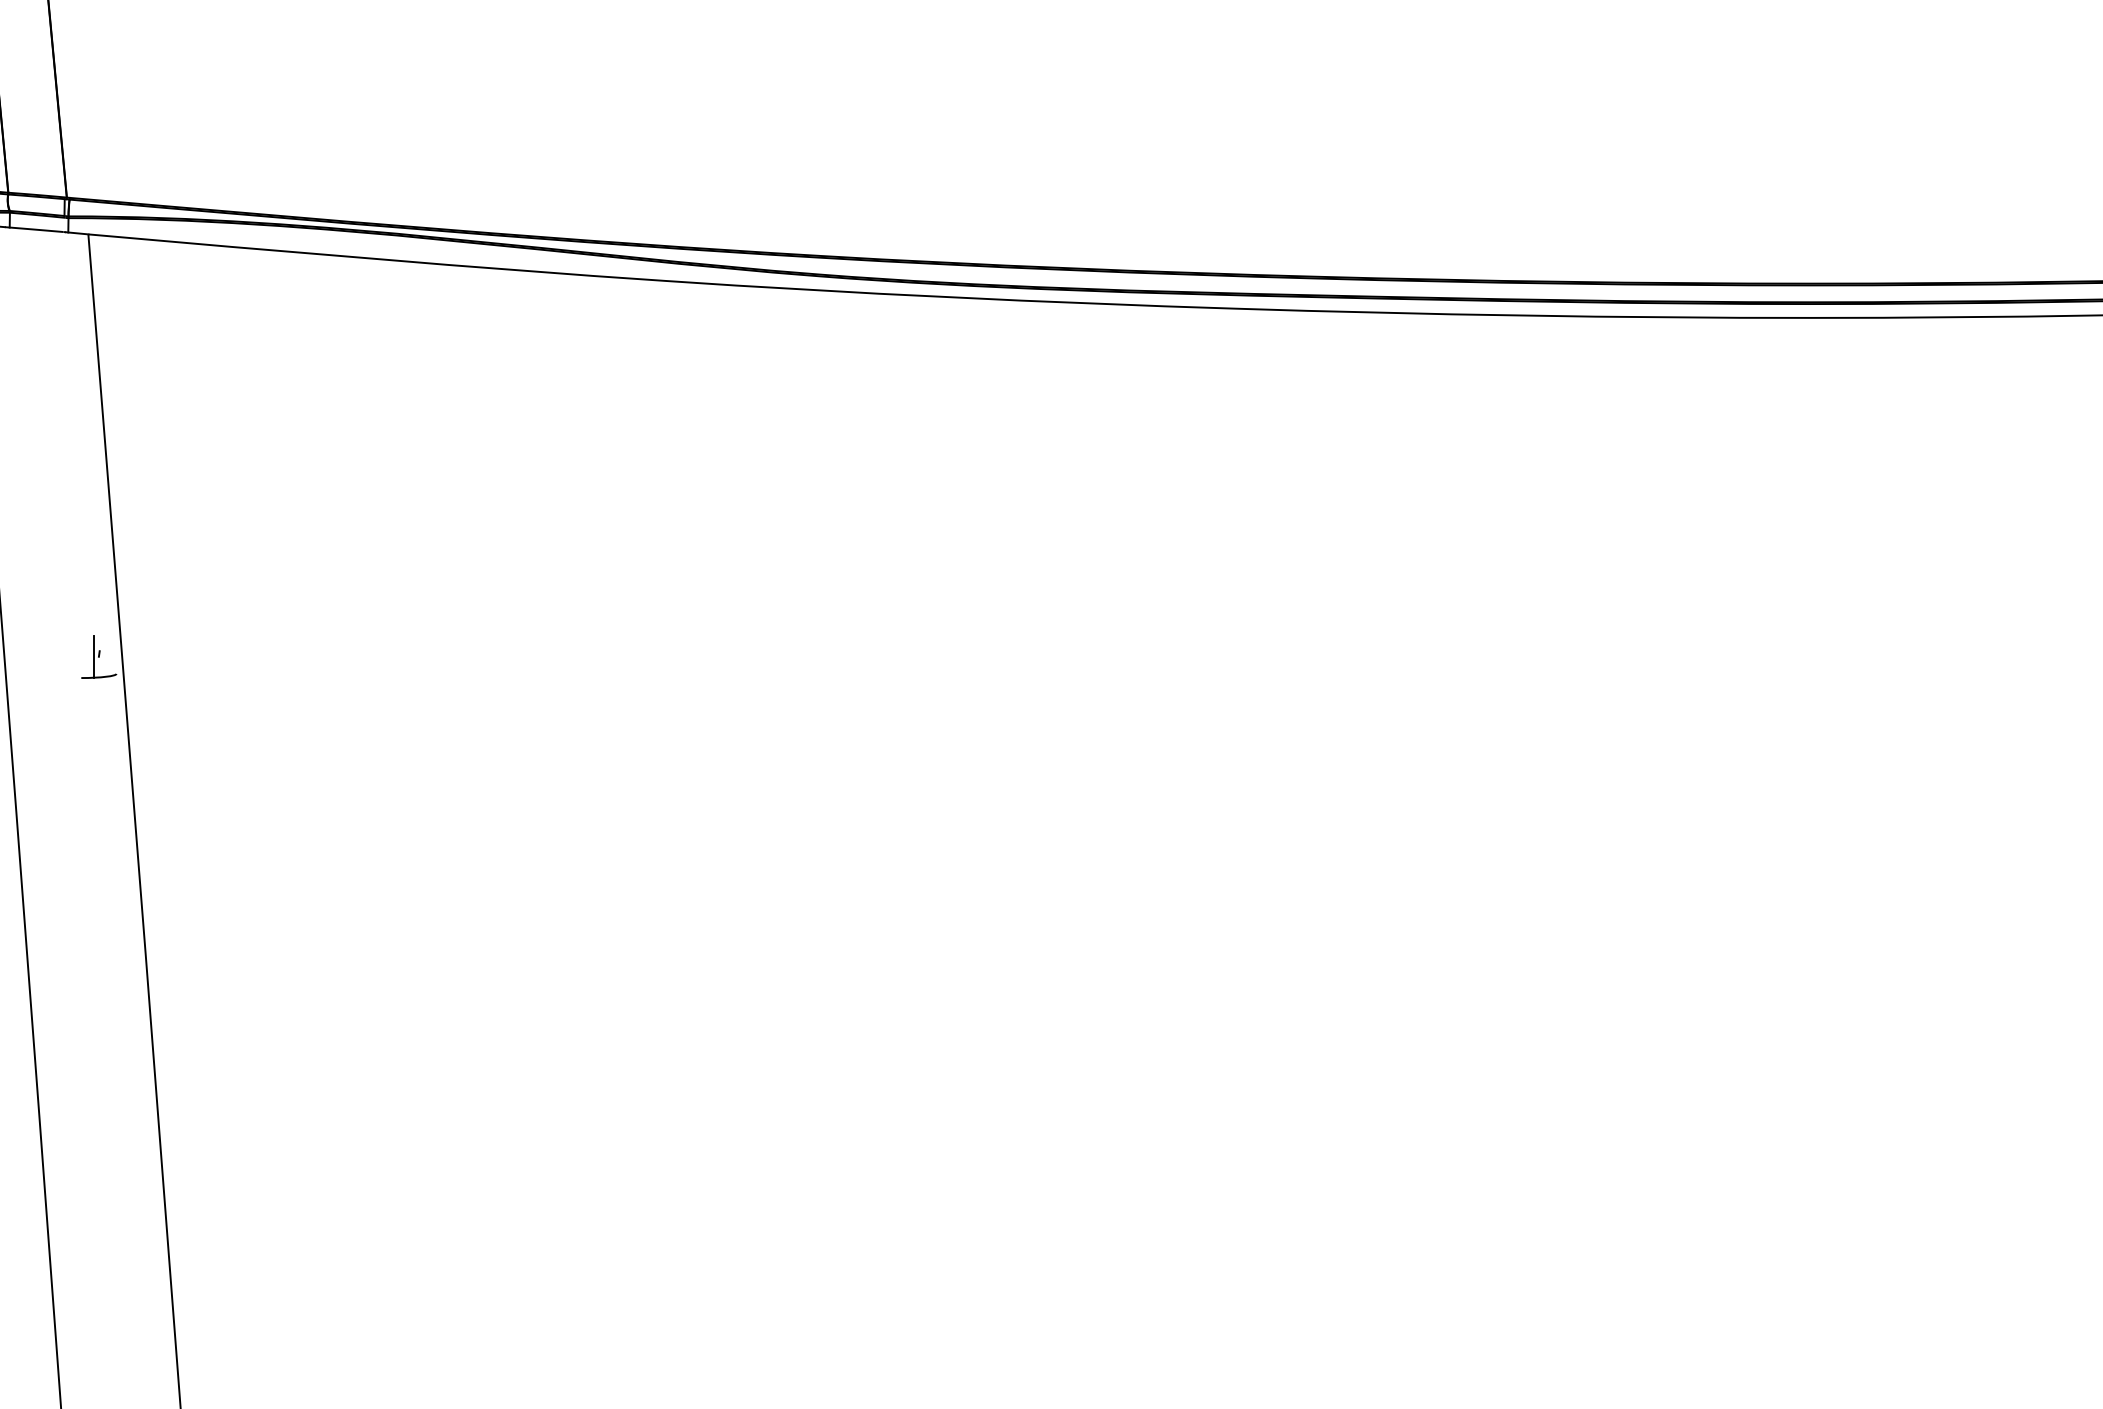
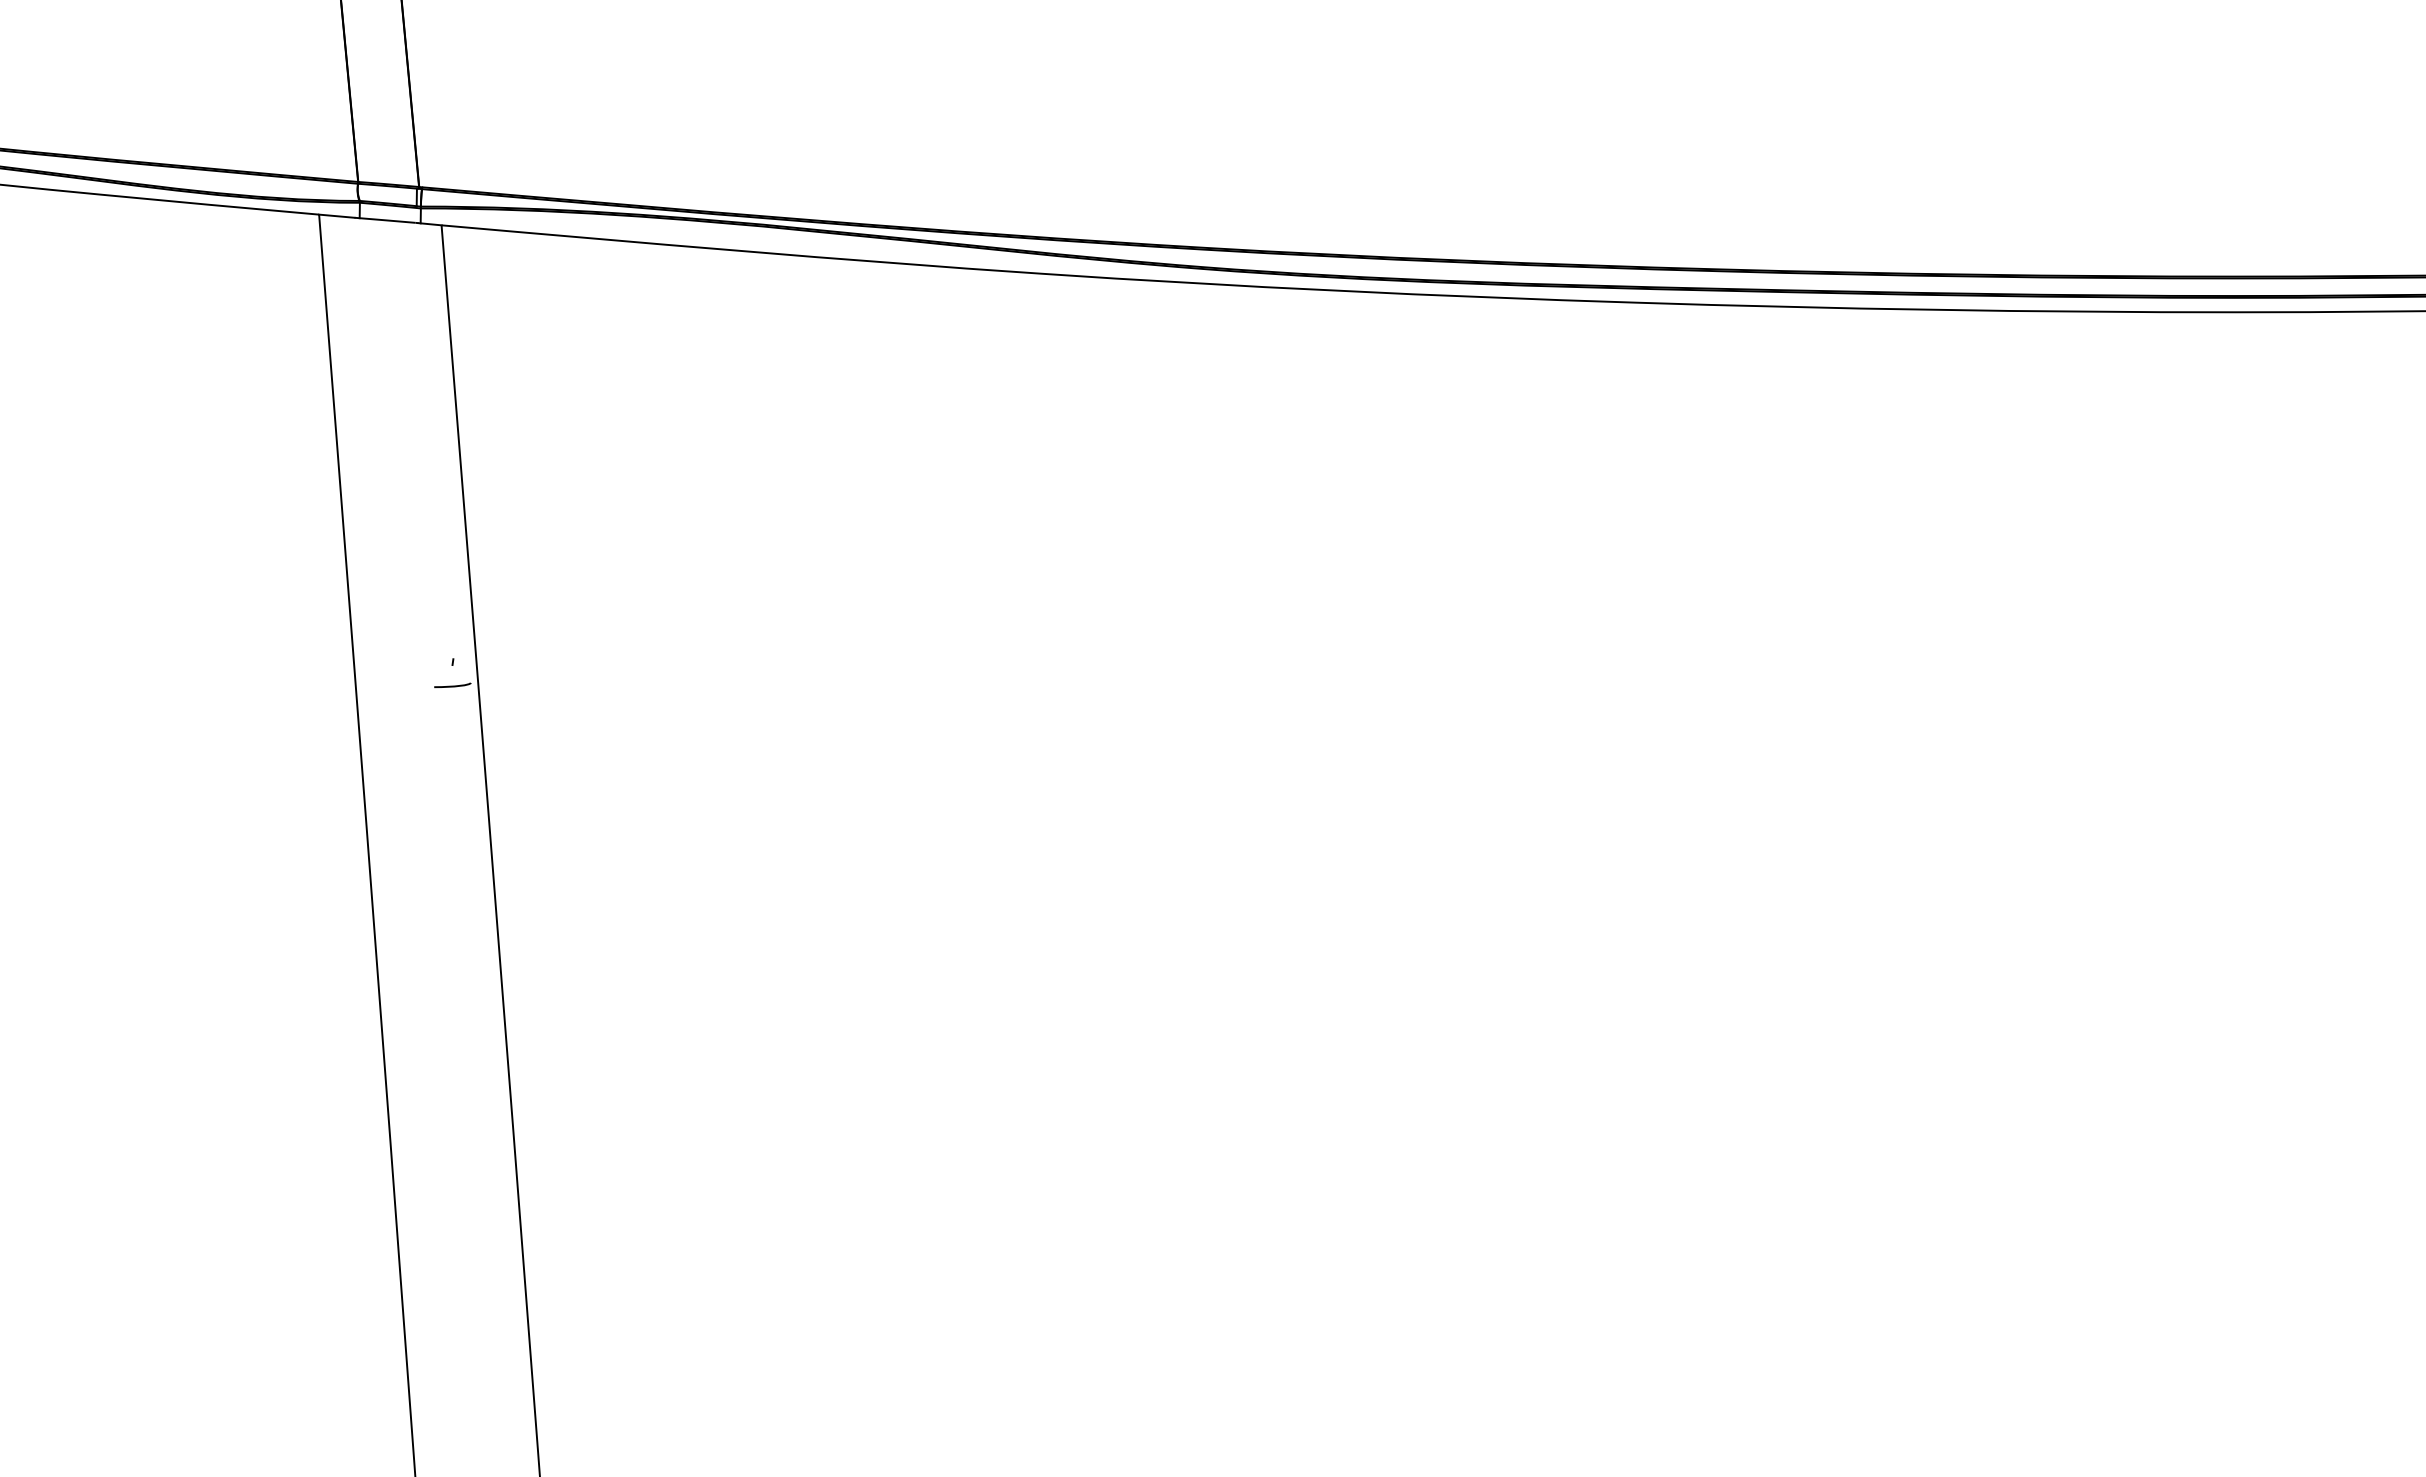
line: (94, 656) -> (447, 664), removed

